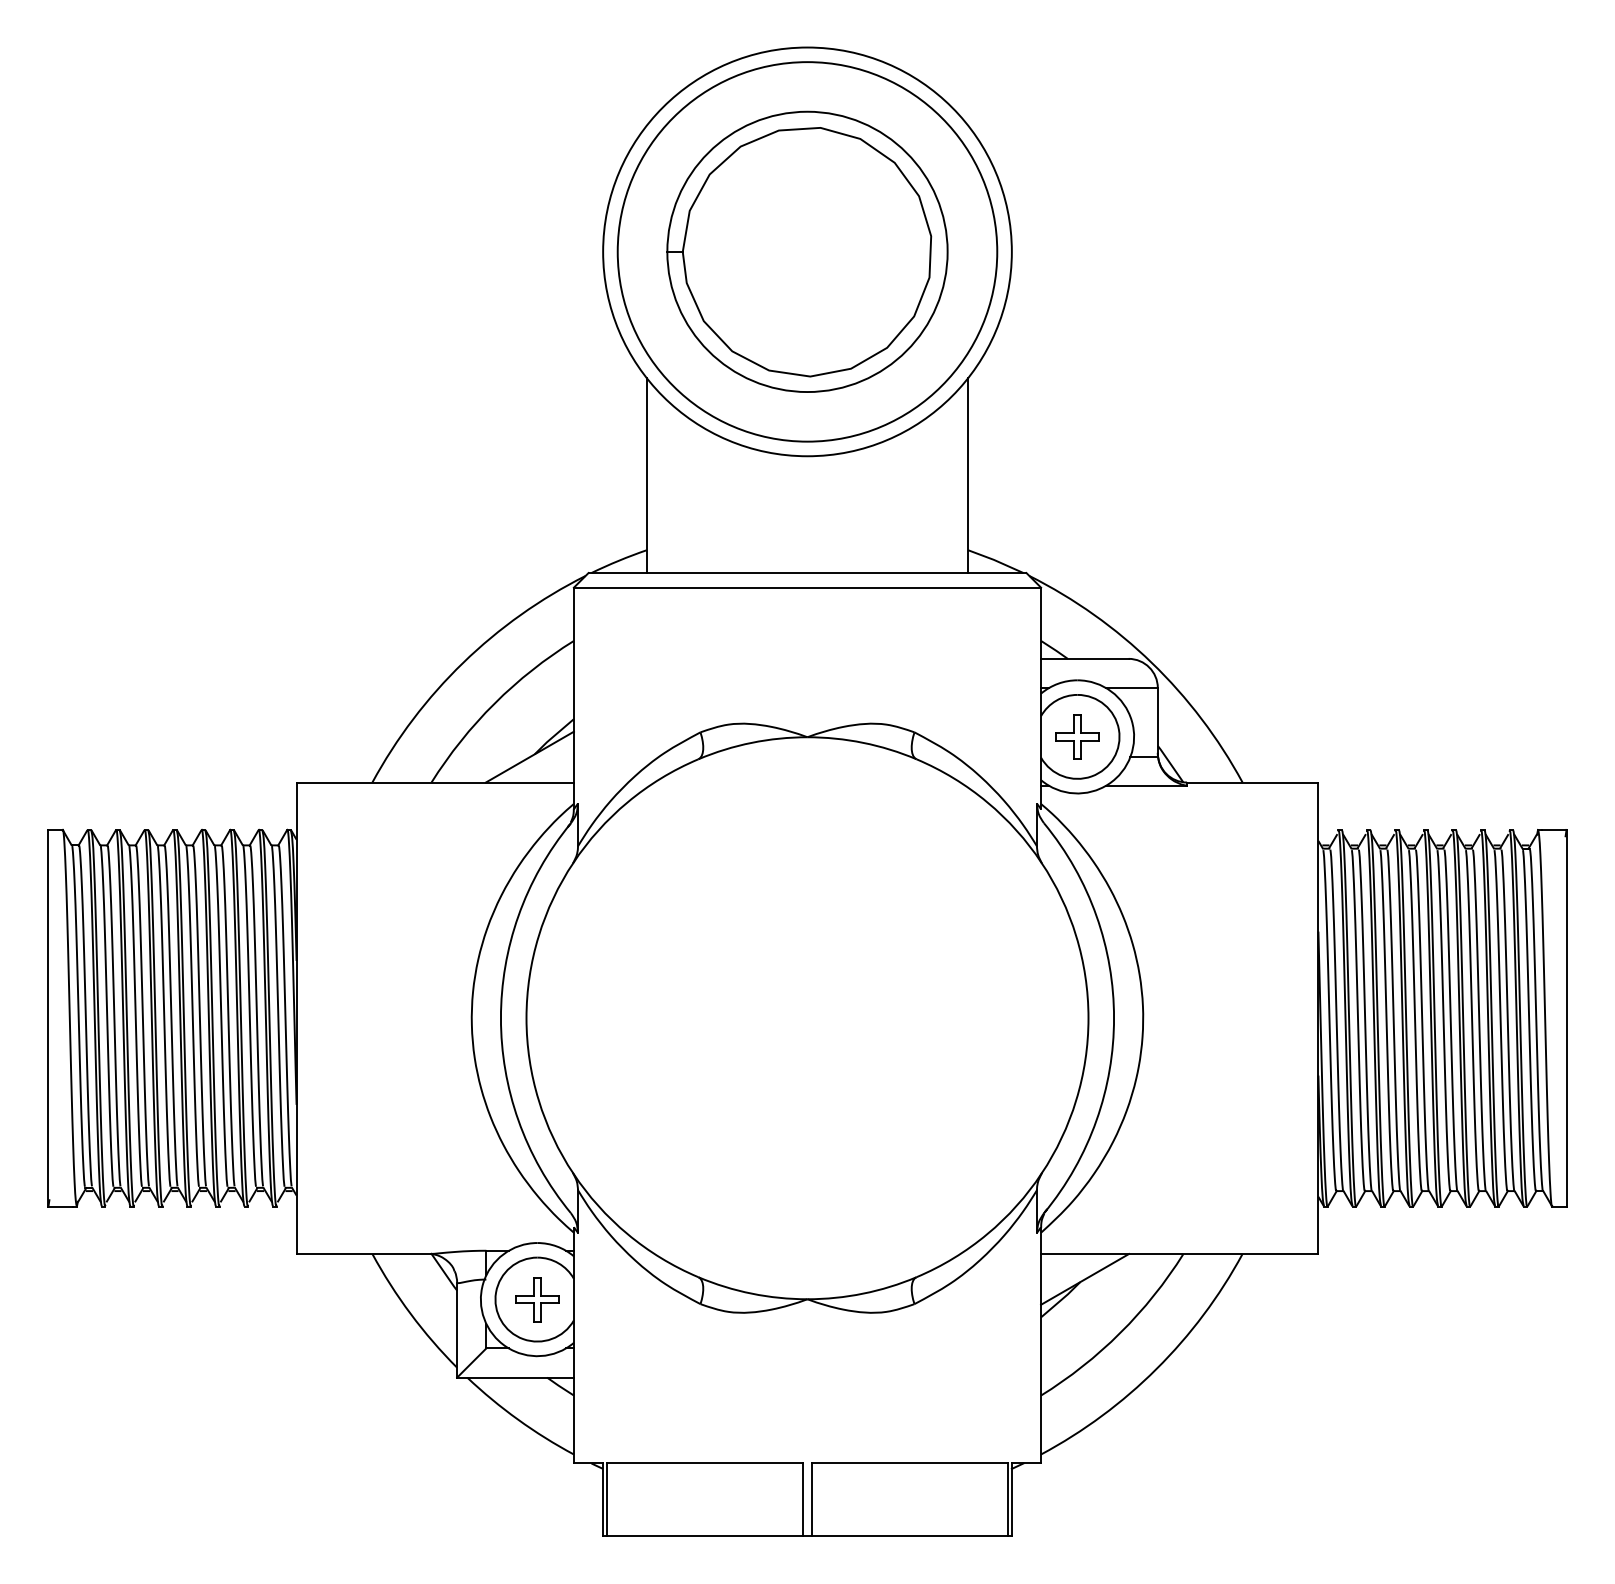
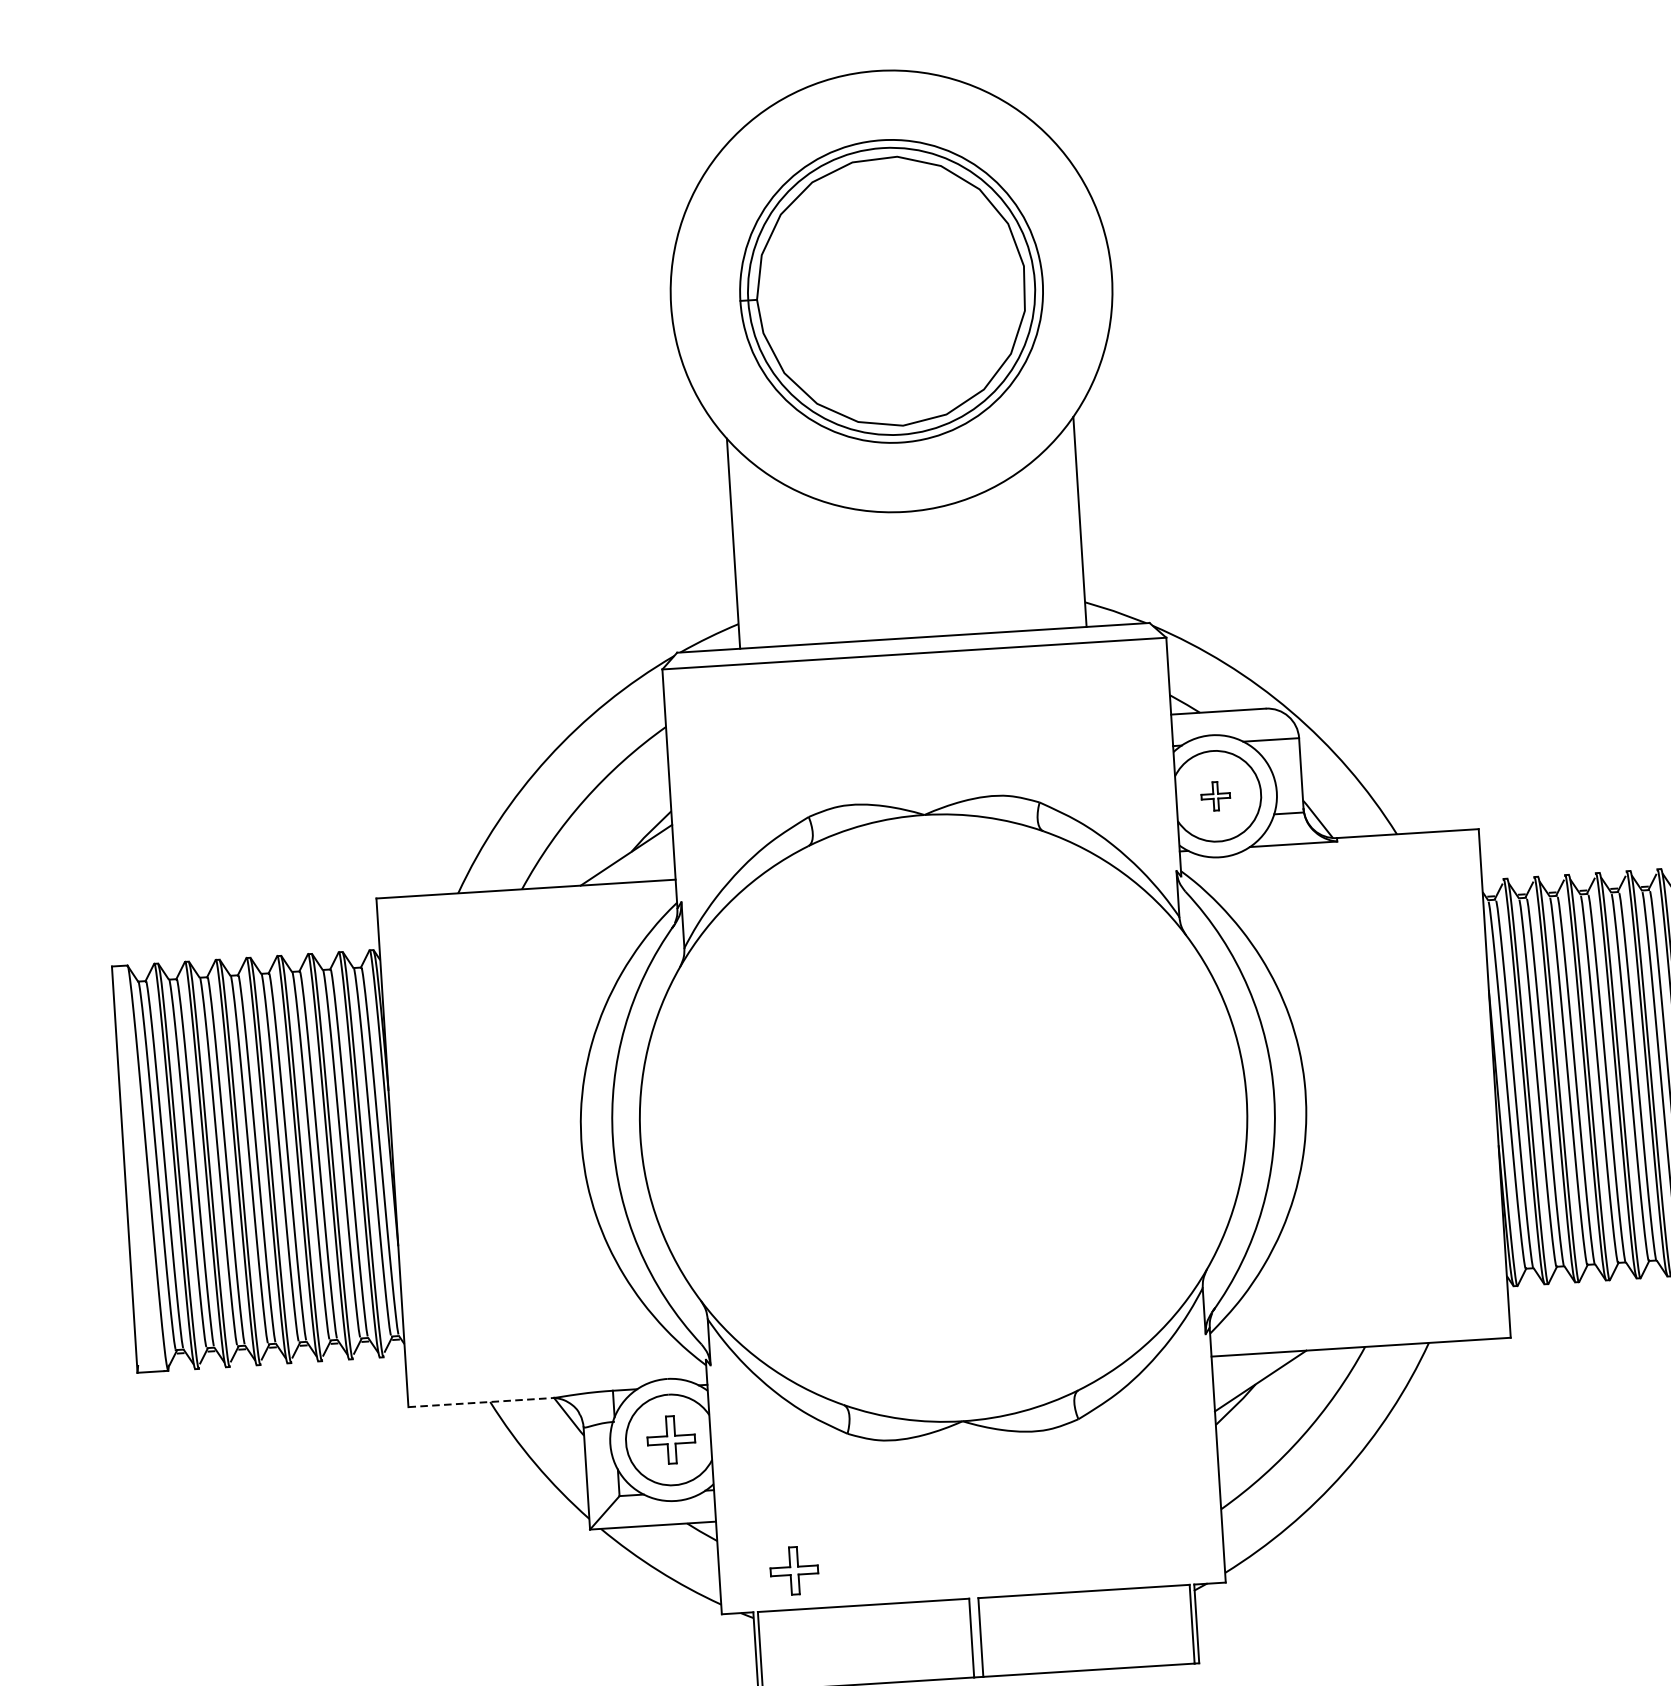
circle: (807, 251) -> (891, 290), size x0.7
part: (1077, 736) -> (1215, 795), size x0.6
line: (363, 1254) -> (480, 1403), solid -> dashed
part: (643, 1427) -> (794, 1570), added

